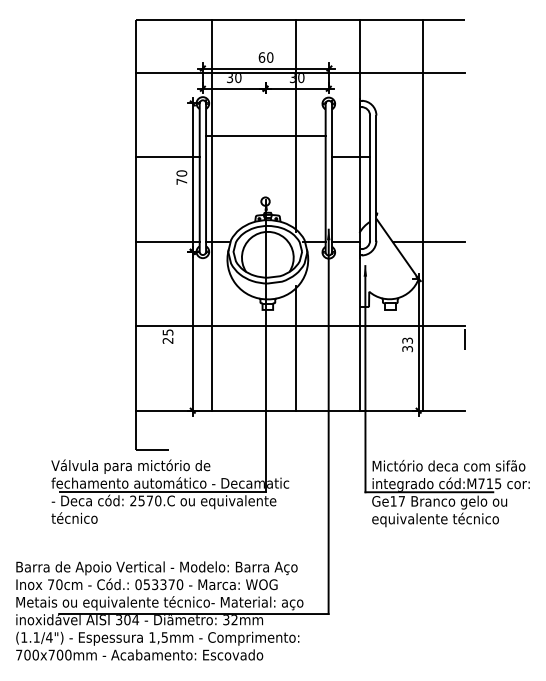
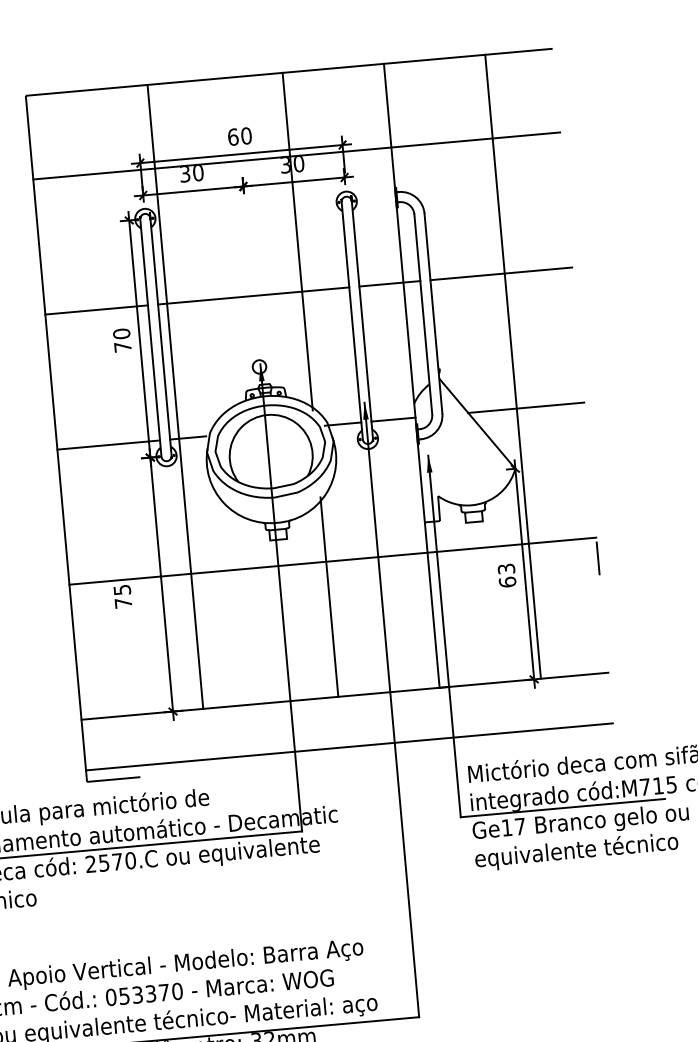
line: (265, 136) -> (253, 296), moved
line: (420, 157) -> (500, 274), added
text: (167, 340) -> (122, 602), 25 -> 75
text: (407, 348) -> (507, 581), 33 -> 63
line: (300, 442) -> (349, 746), added

